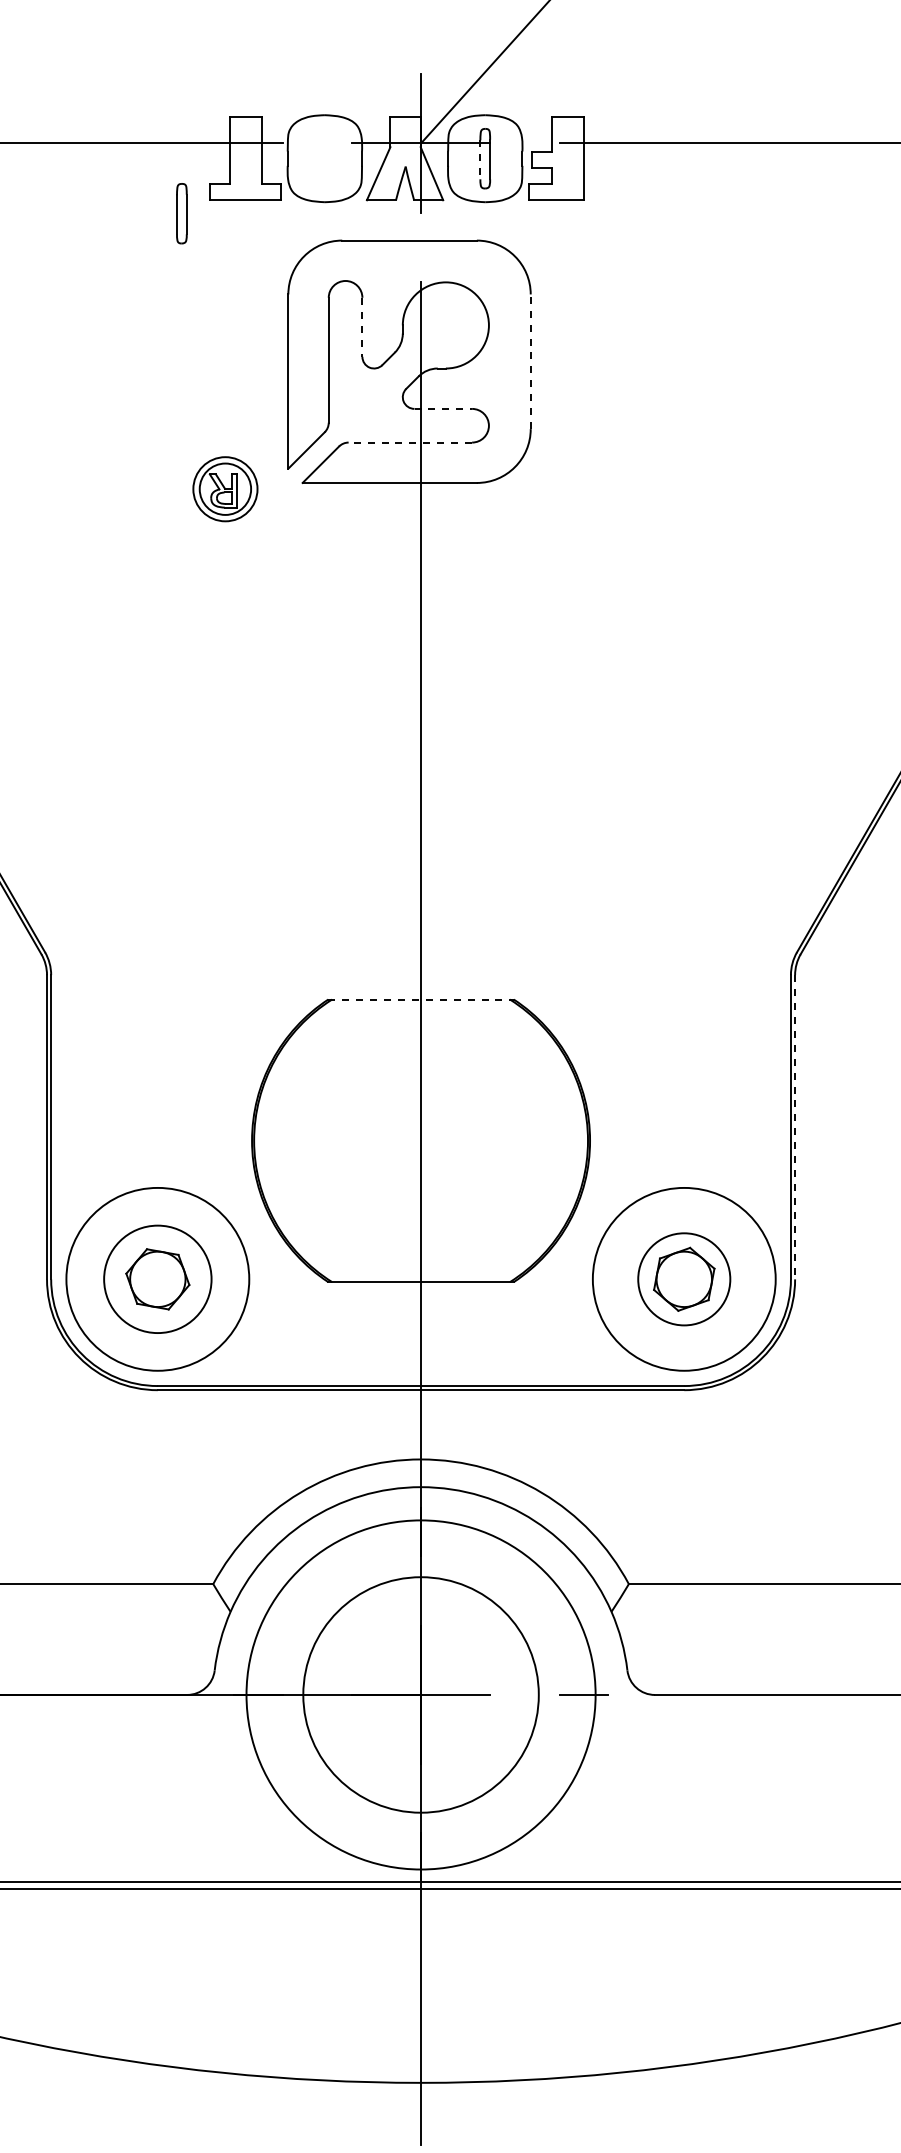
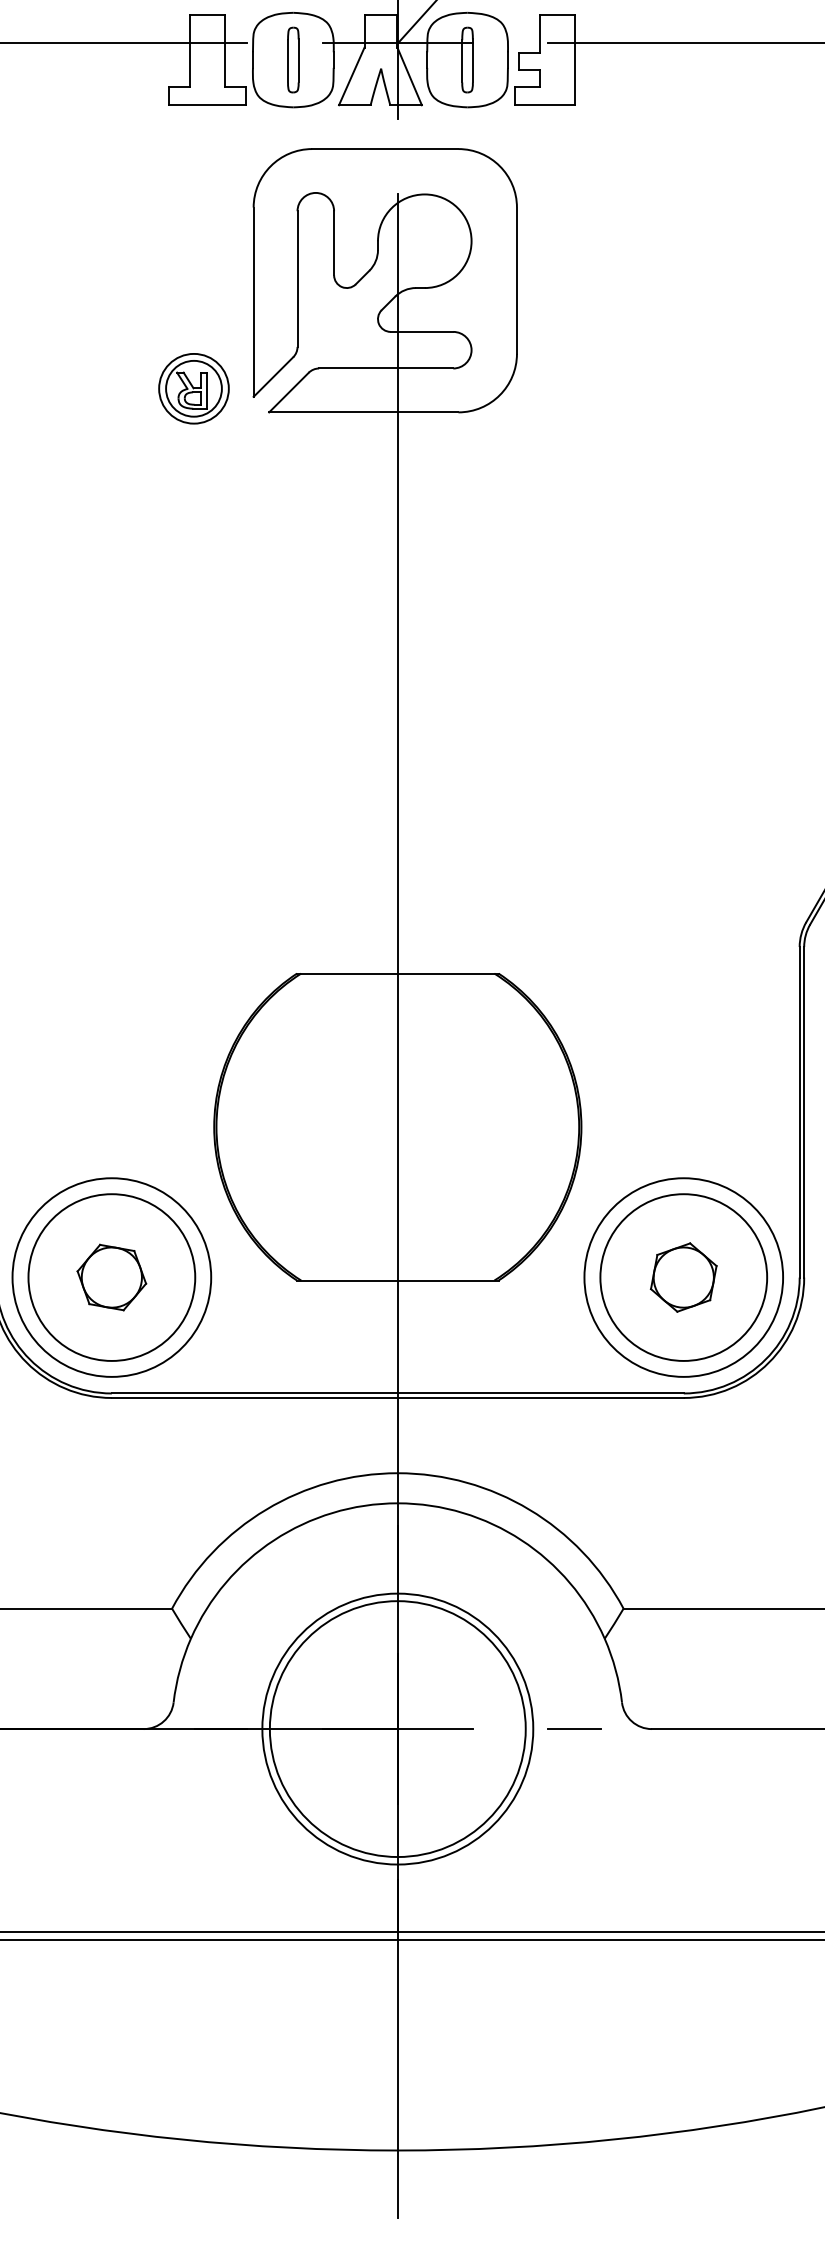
line: (480, 160) -> (462, 62), dashed -> solid
part: (181, 213) -> (292, 59), moved
line: (362, 327) -> (334, 243), dashed -> solid
line: (530, 361) -> (516, 280), dashed -> solid
line: (443, 408) -> (422, 331), dashed -> solid
line: (410, 442) -> (386, 368), dashed -> solid
part: (225, 489) -> (194, 389), moved
line: (421, 999) -> (398, 973), dashed -> solid
line: (795, 1127) -> (804, 1112), dashed -> solid
circle: (157, 1279) -> (111, 1277), size x1.43
circle: (684, 1279) -> (684, 1277), size x1.67
circle: (420, 1694) -> (397, 1728), size x0.71

